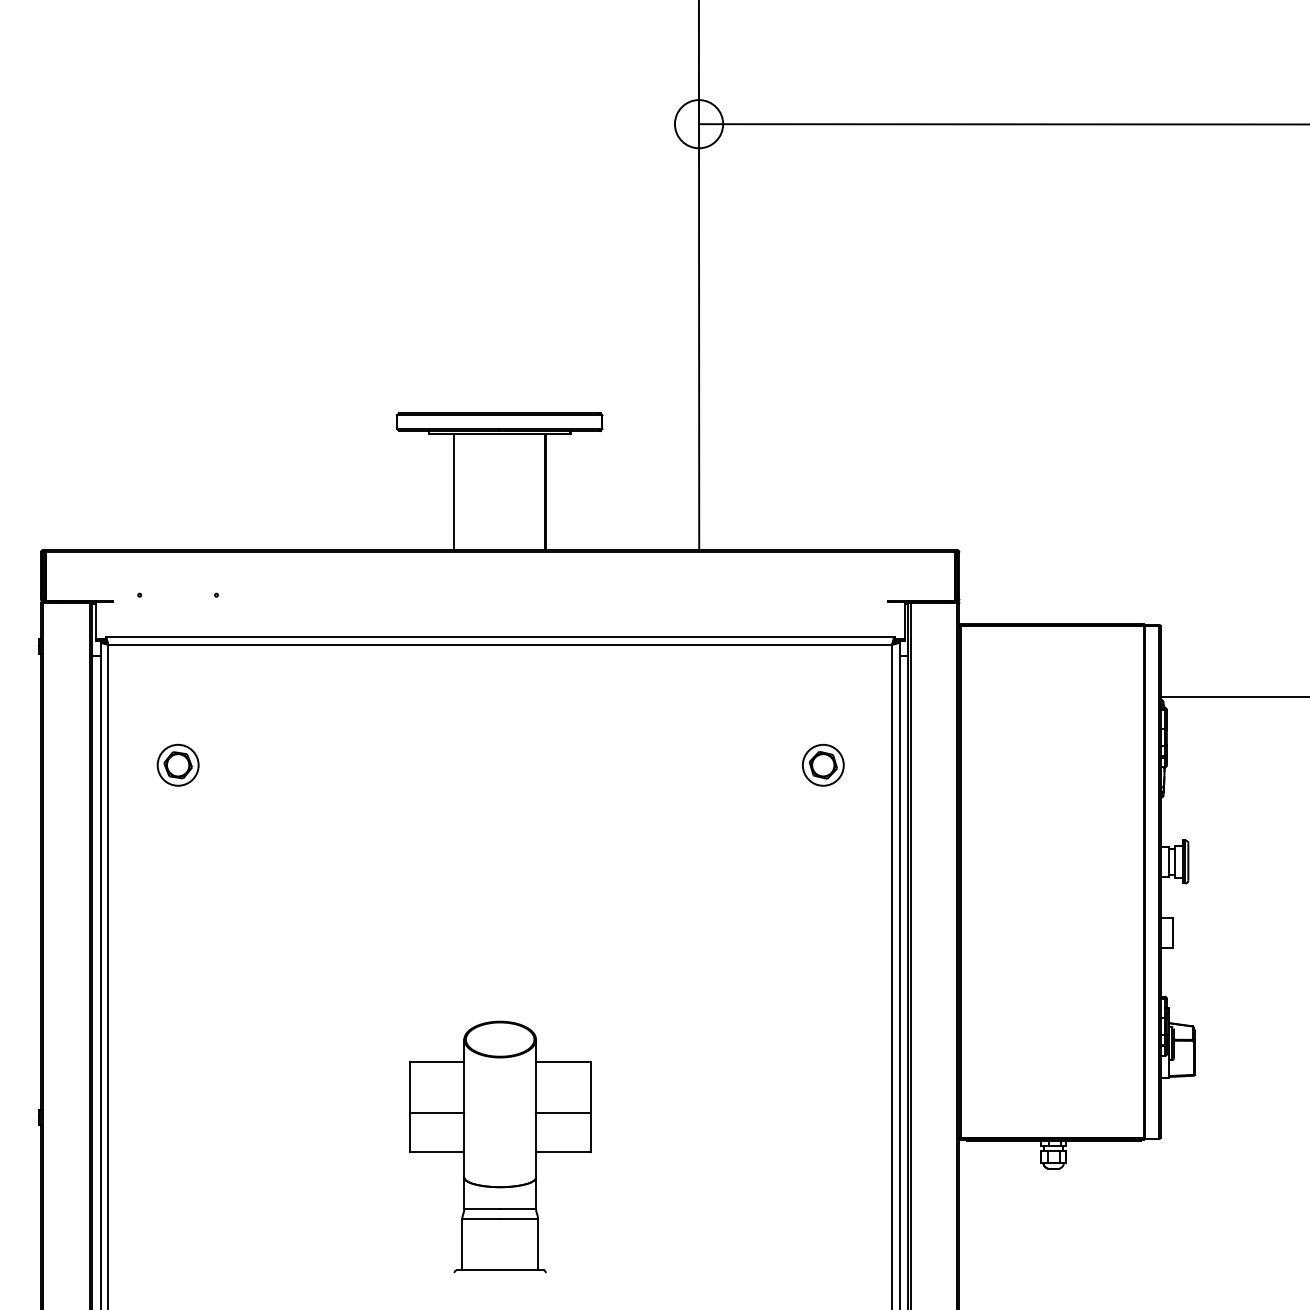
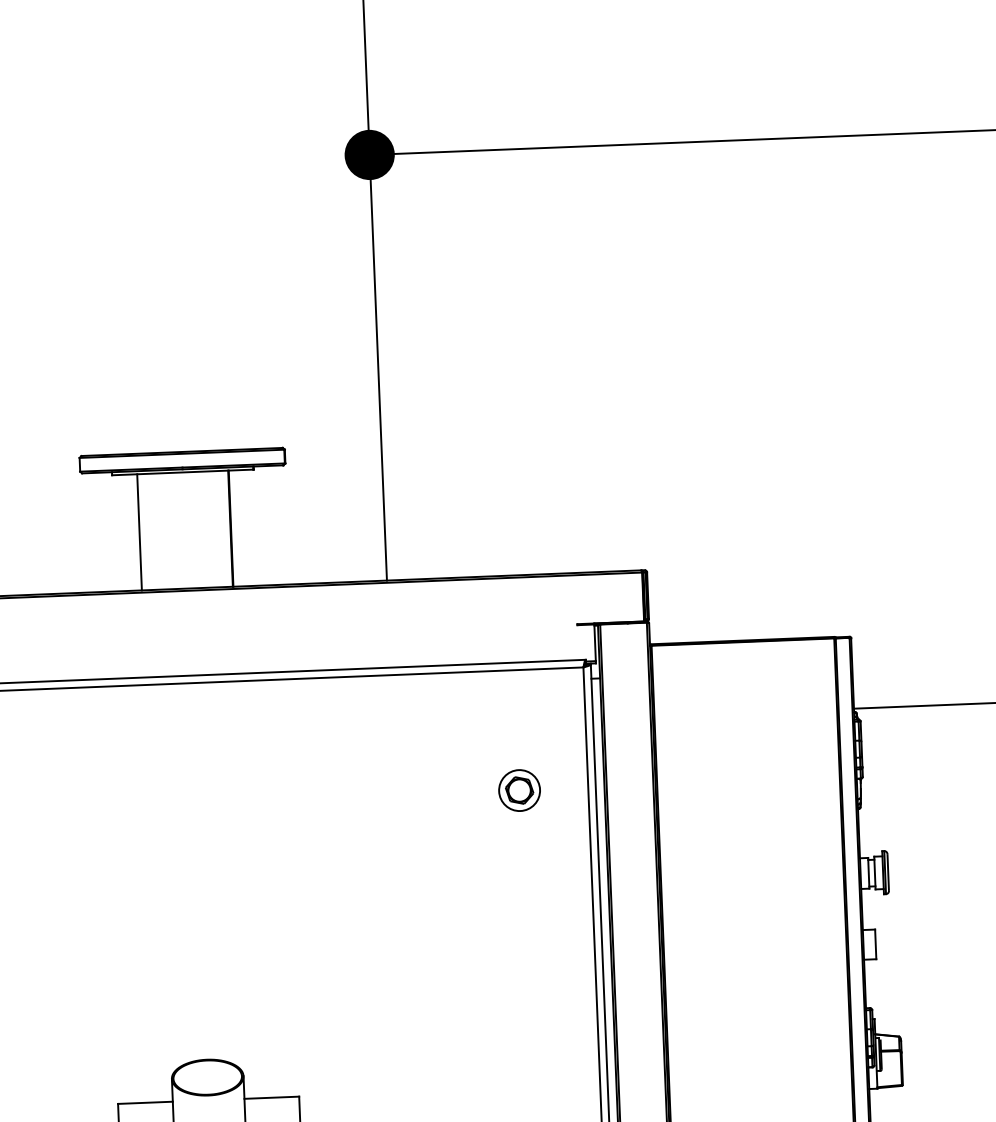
fill: (698, 124) -> (369, 155), added

